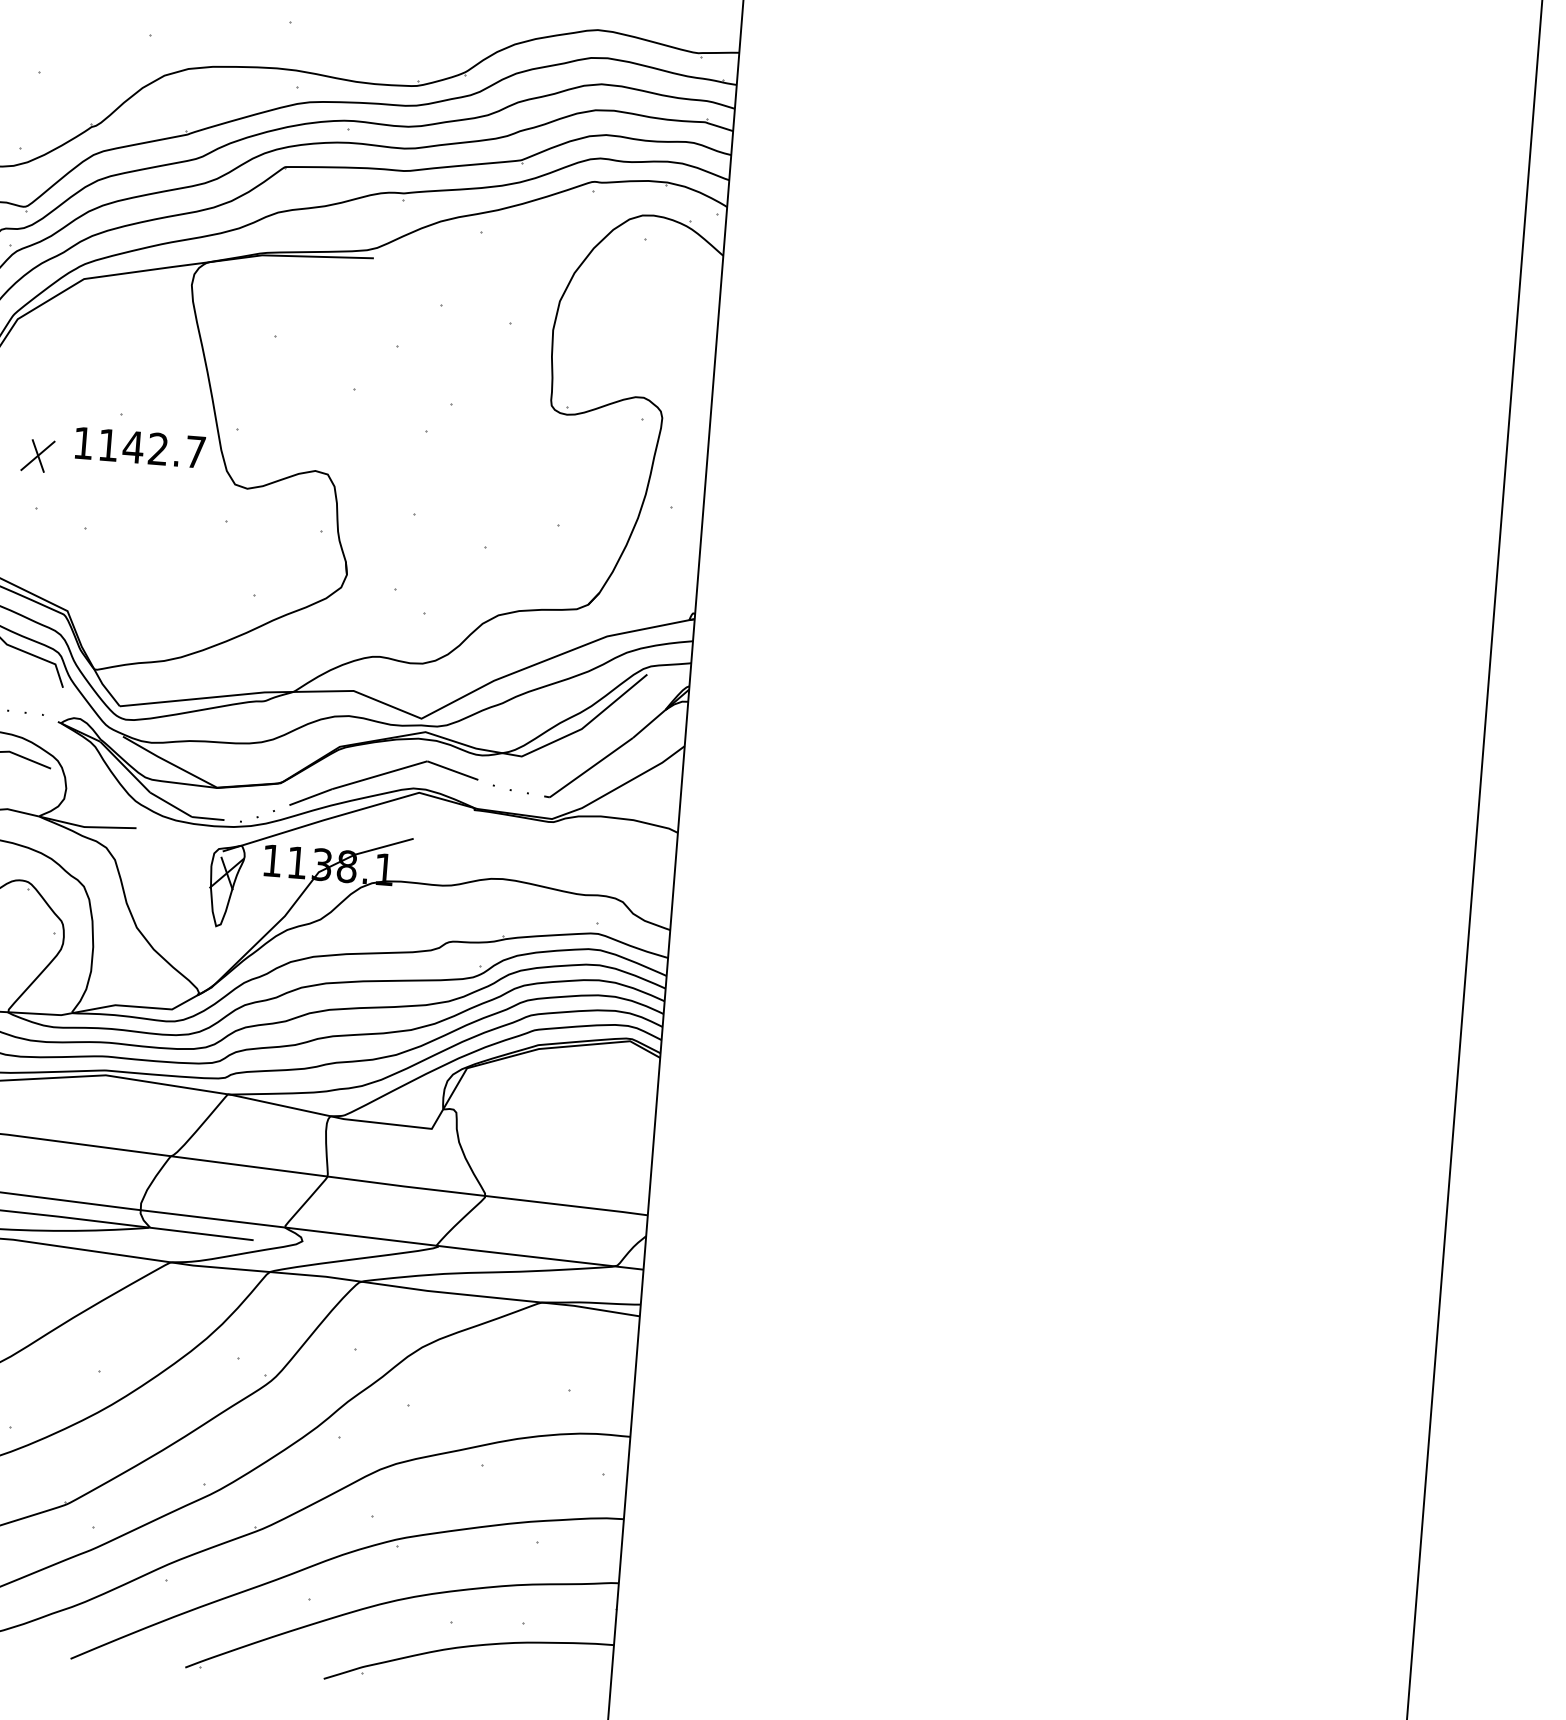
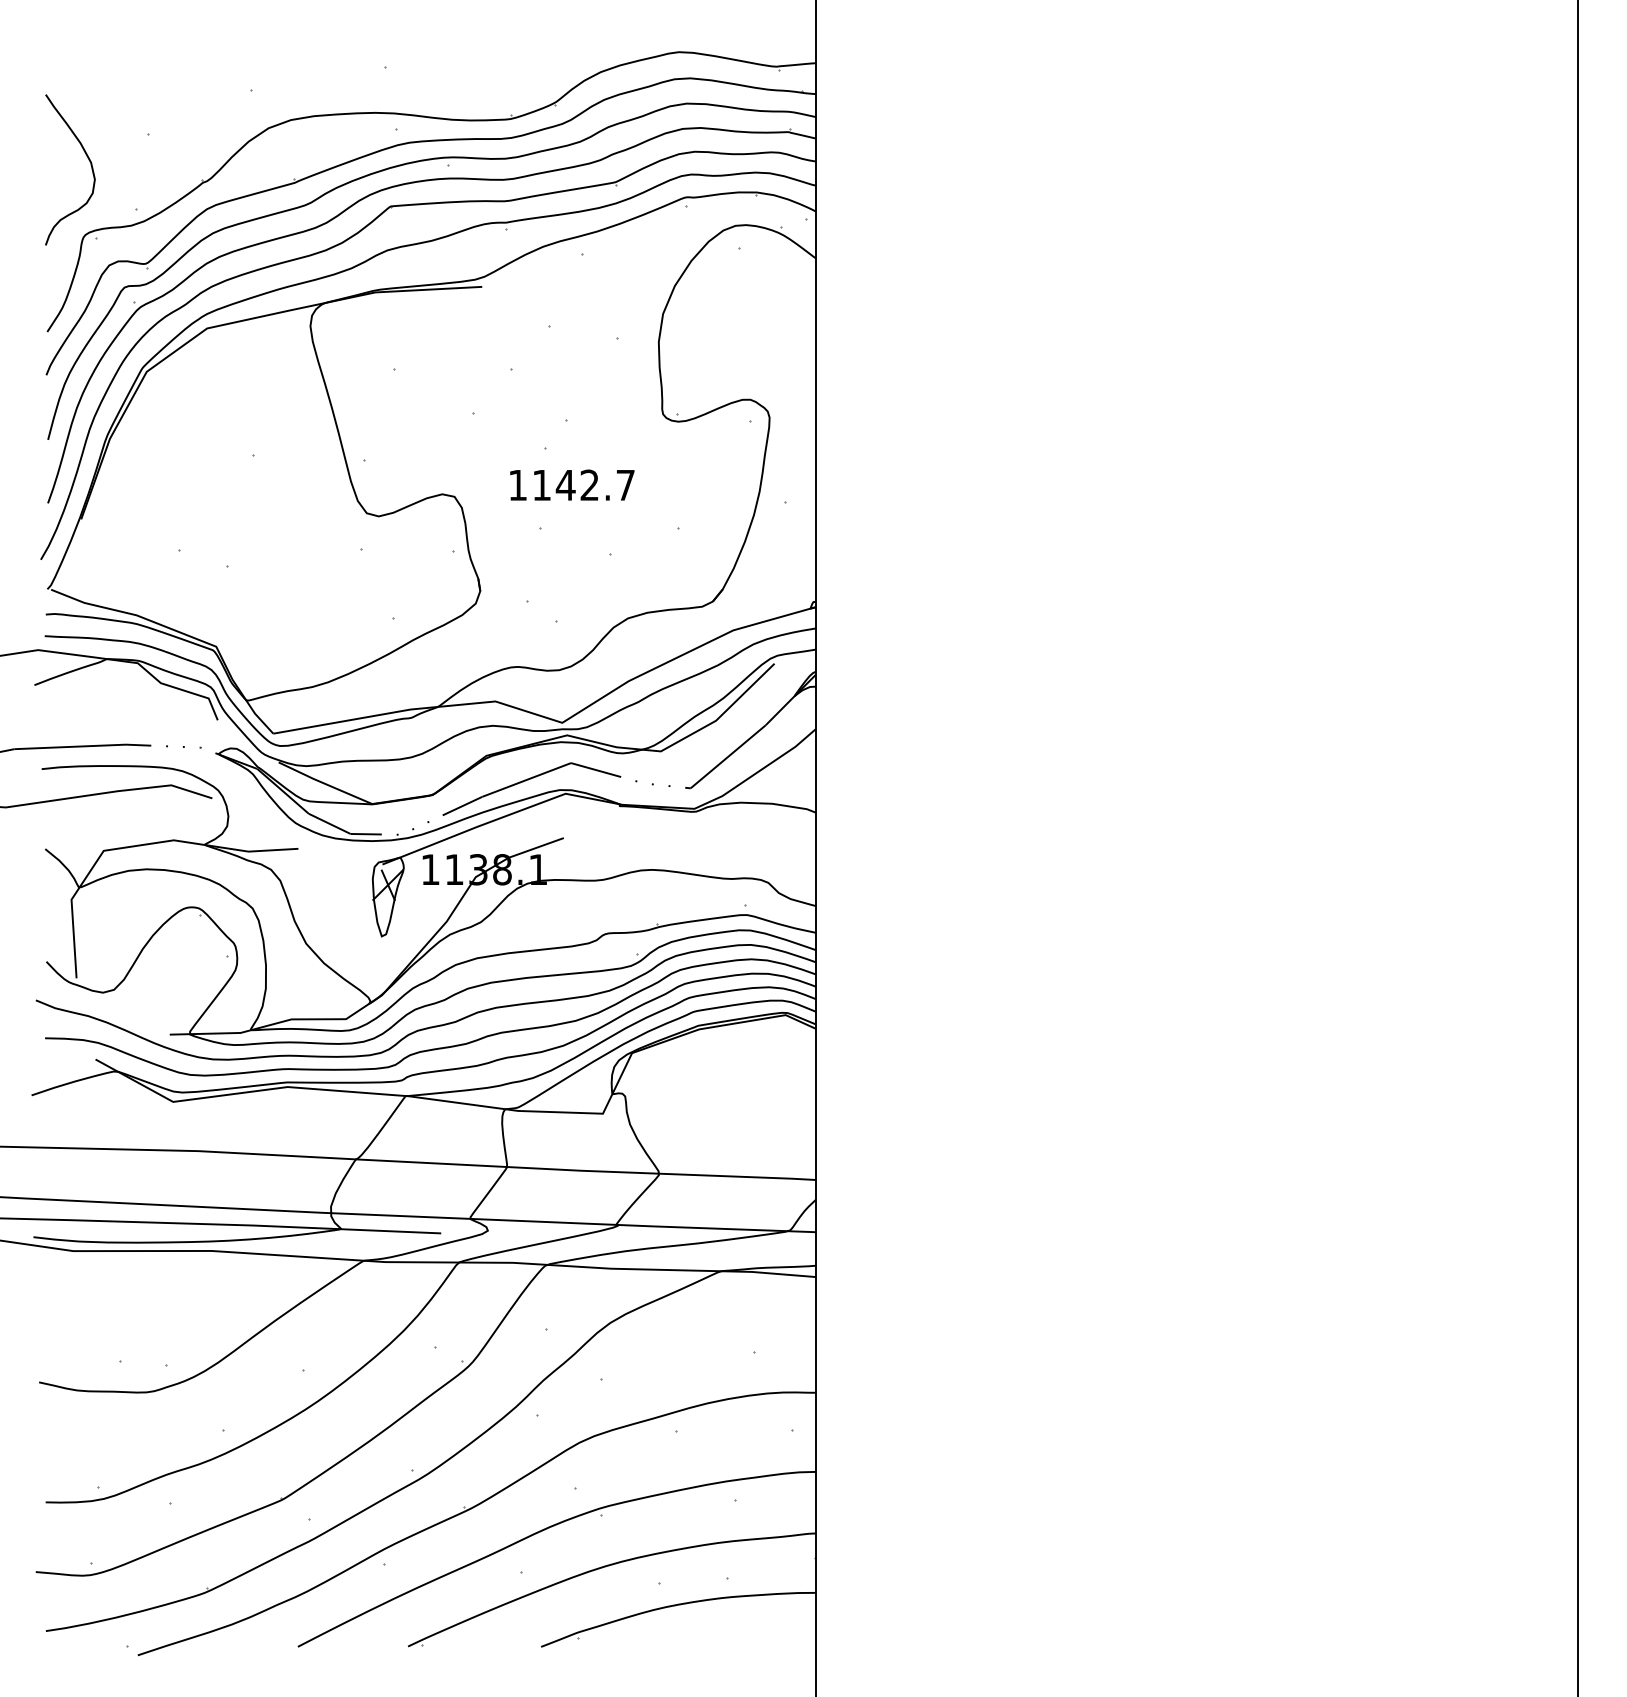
text: (140, 446) -> (572, 484), moved
part: (38, 455) -> (176, 500), removed

